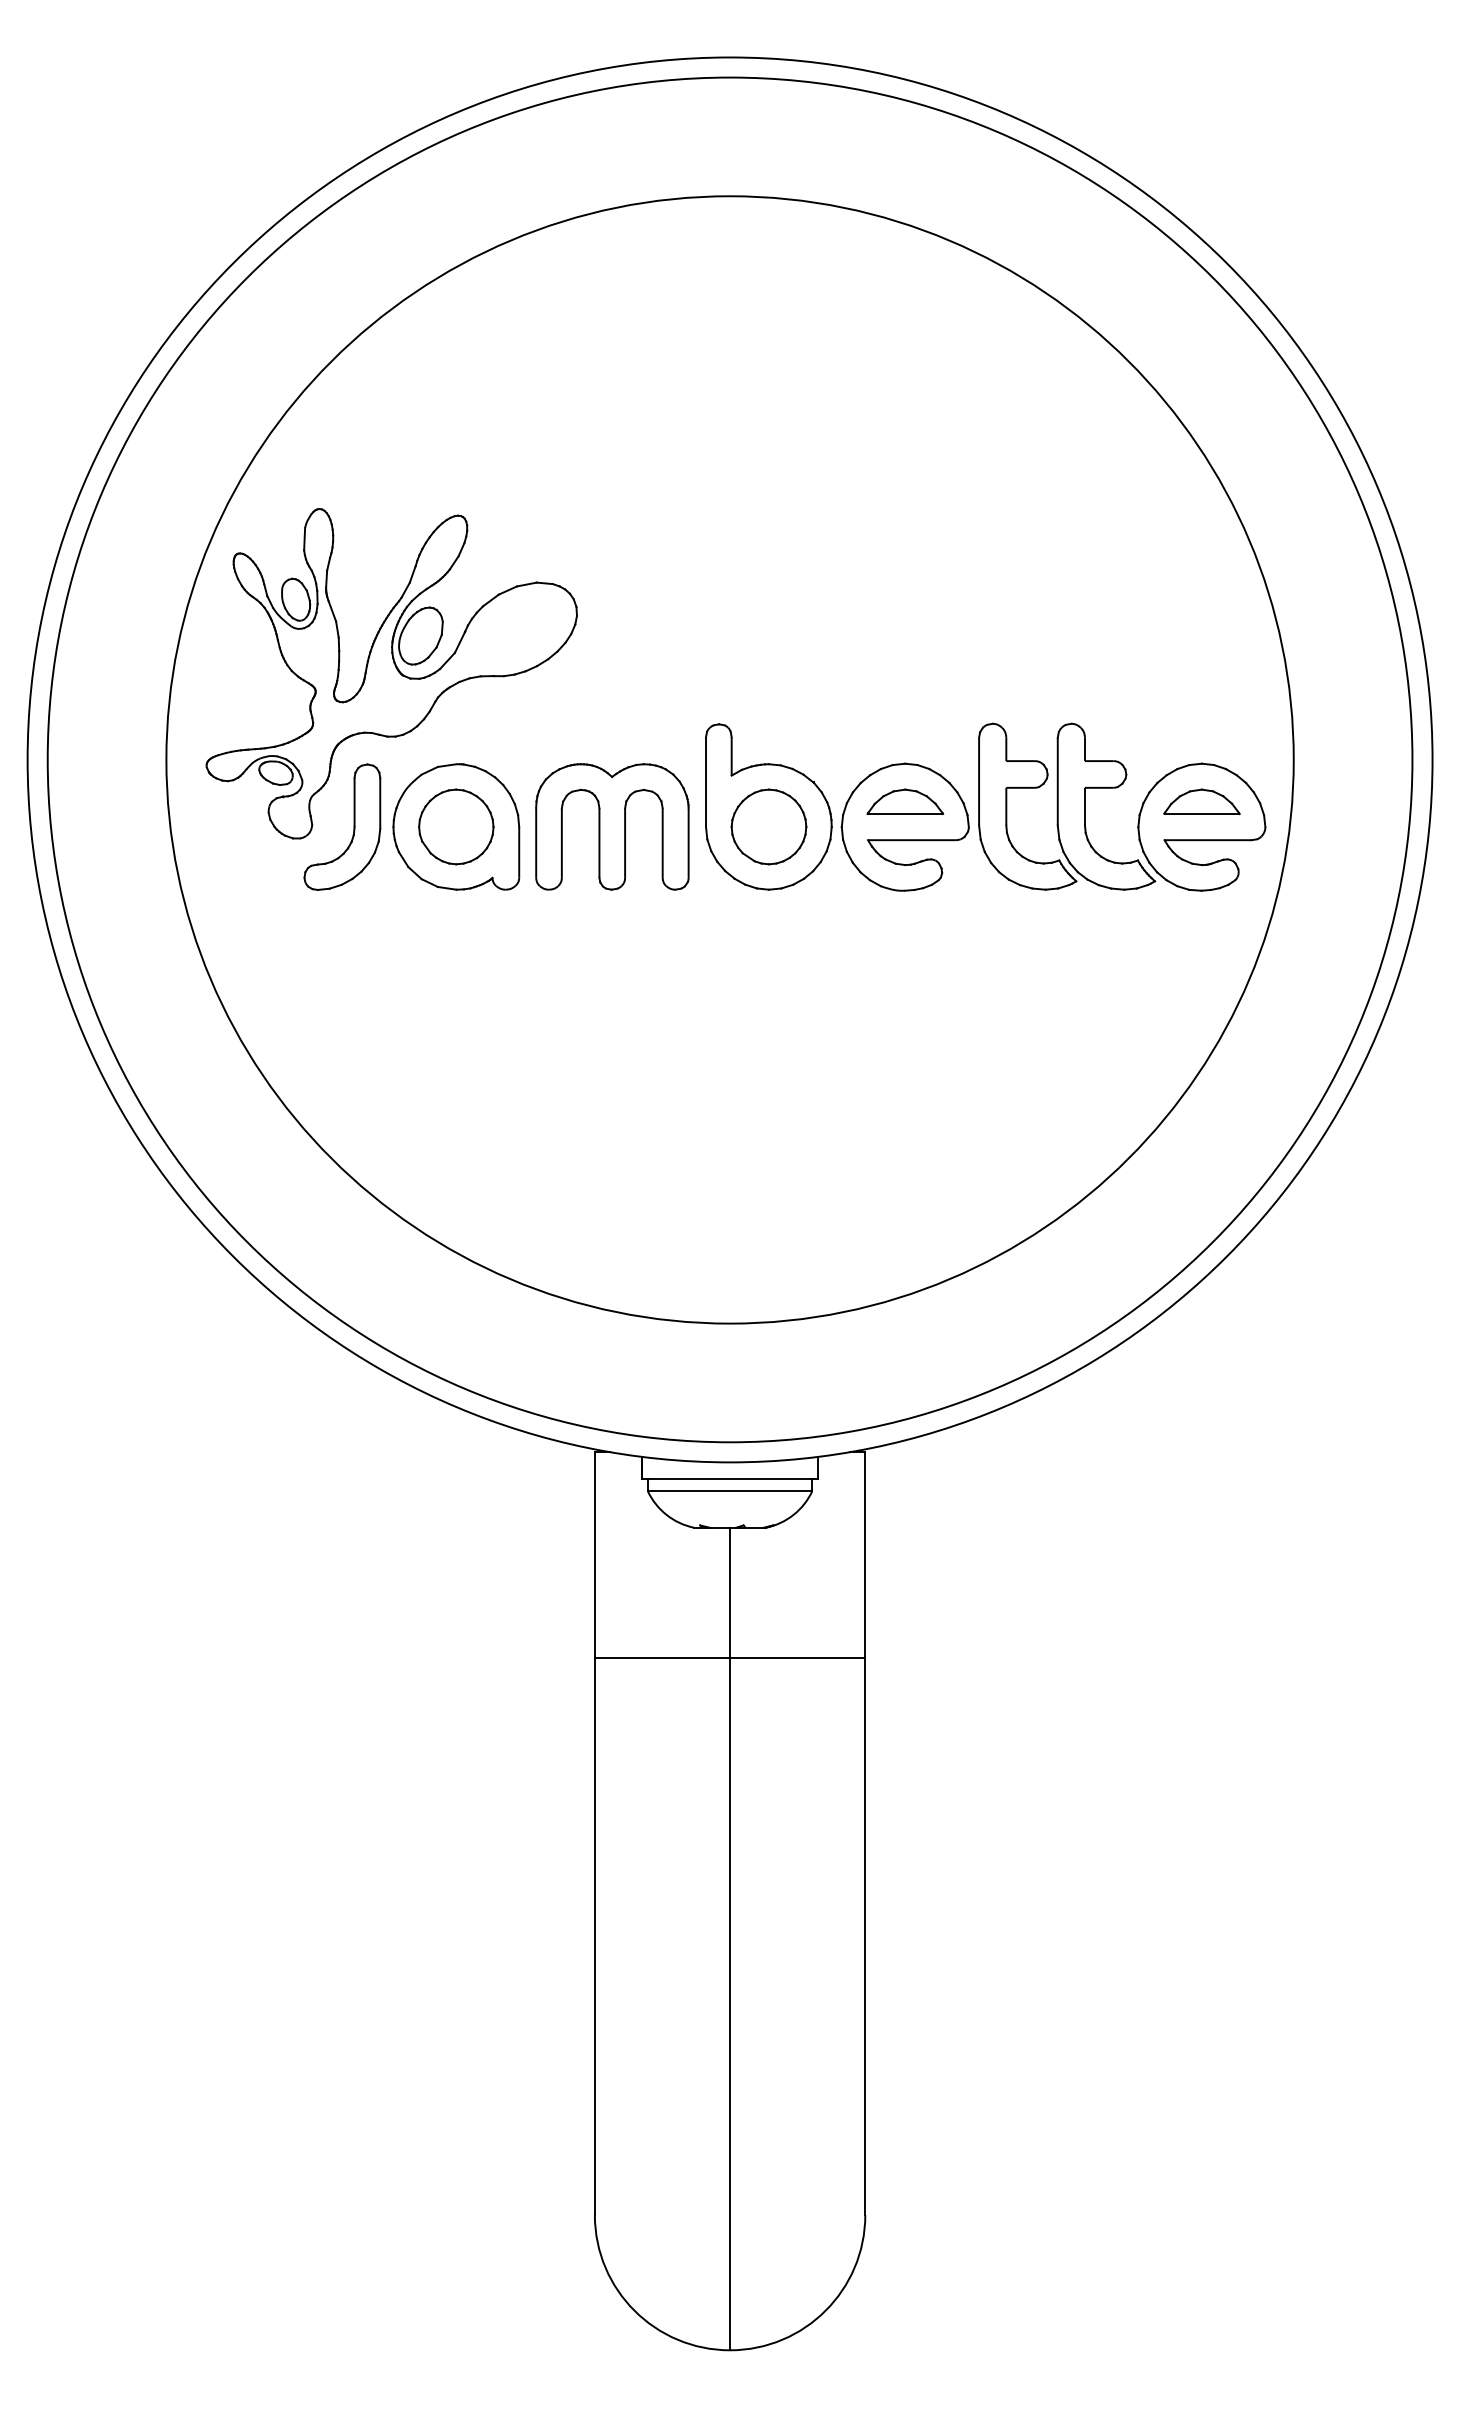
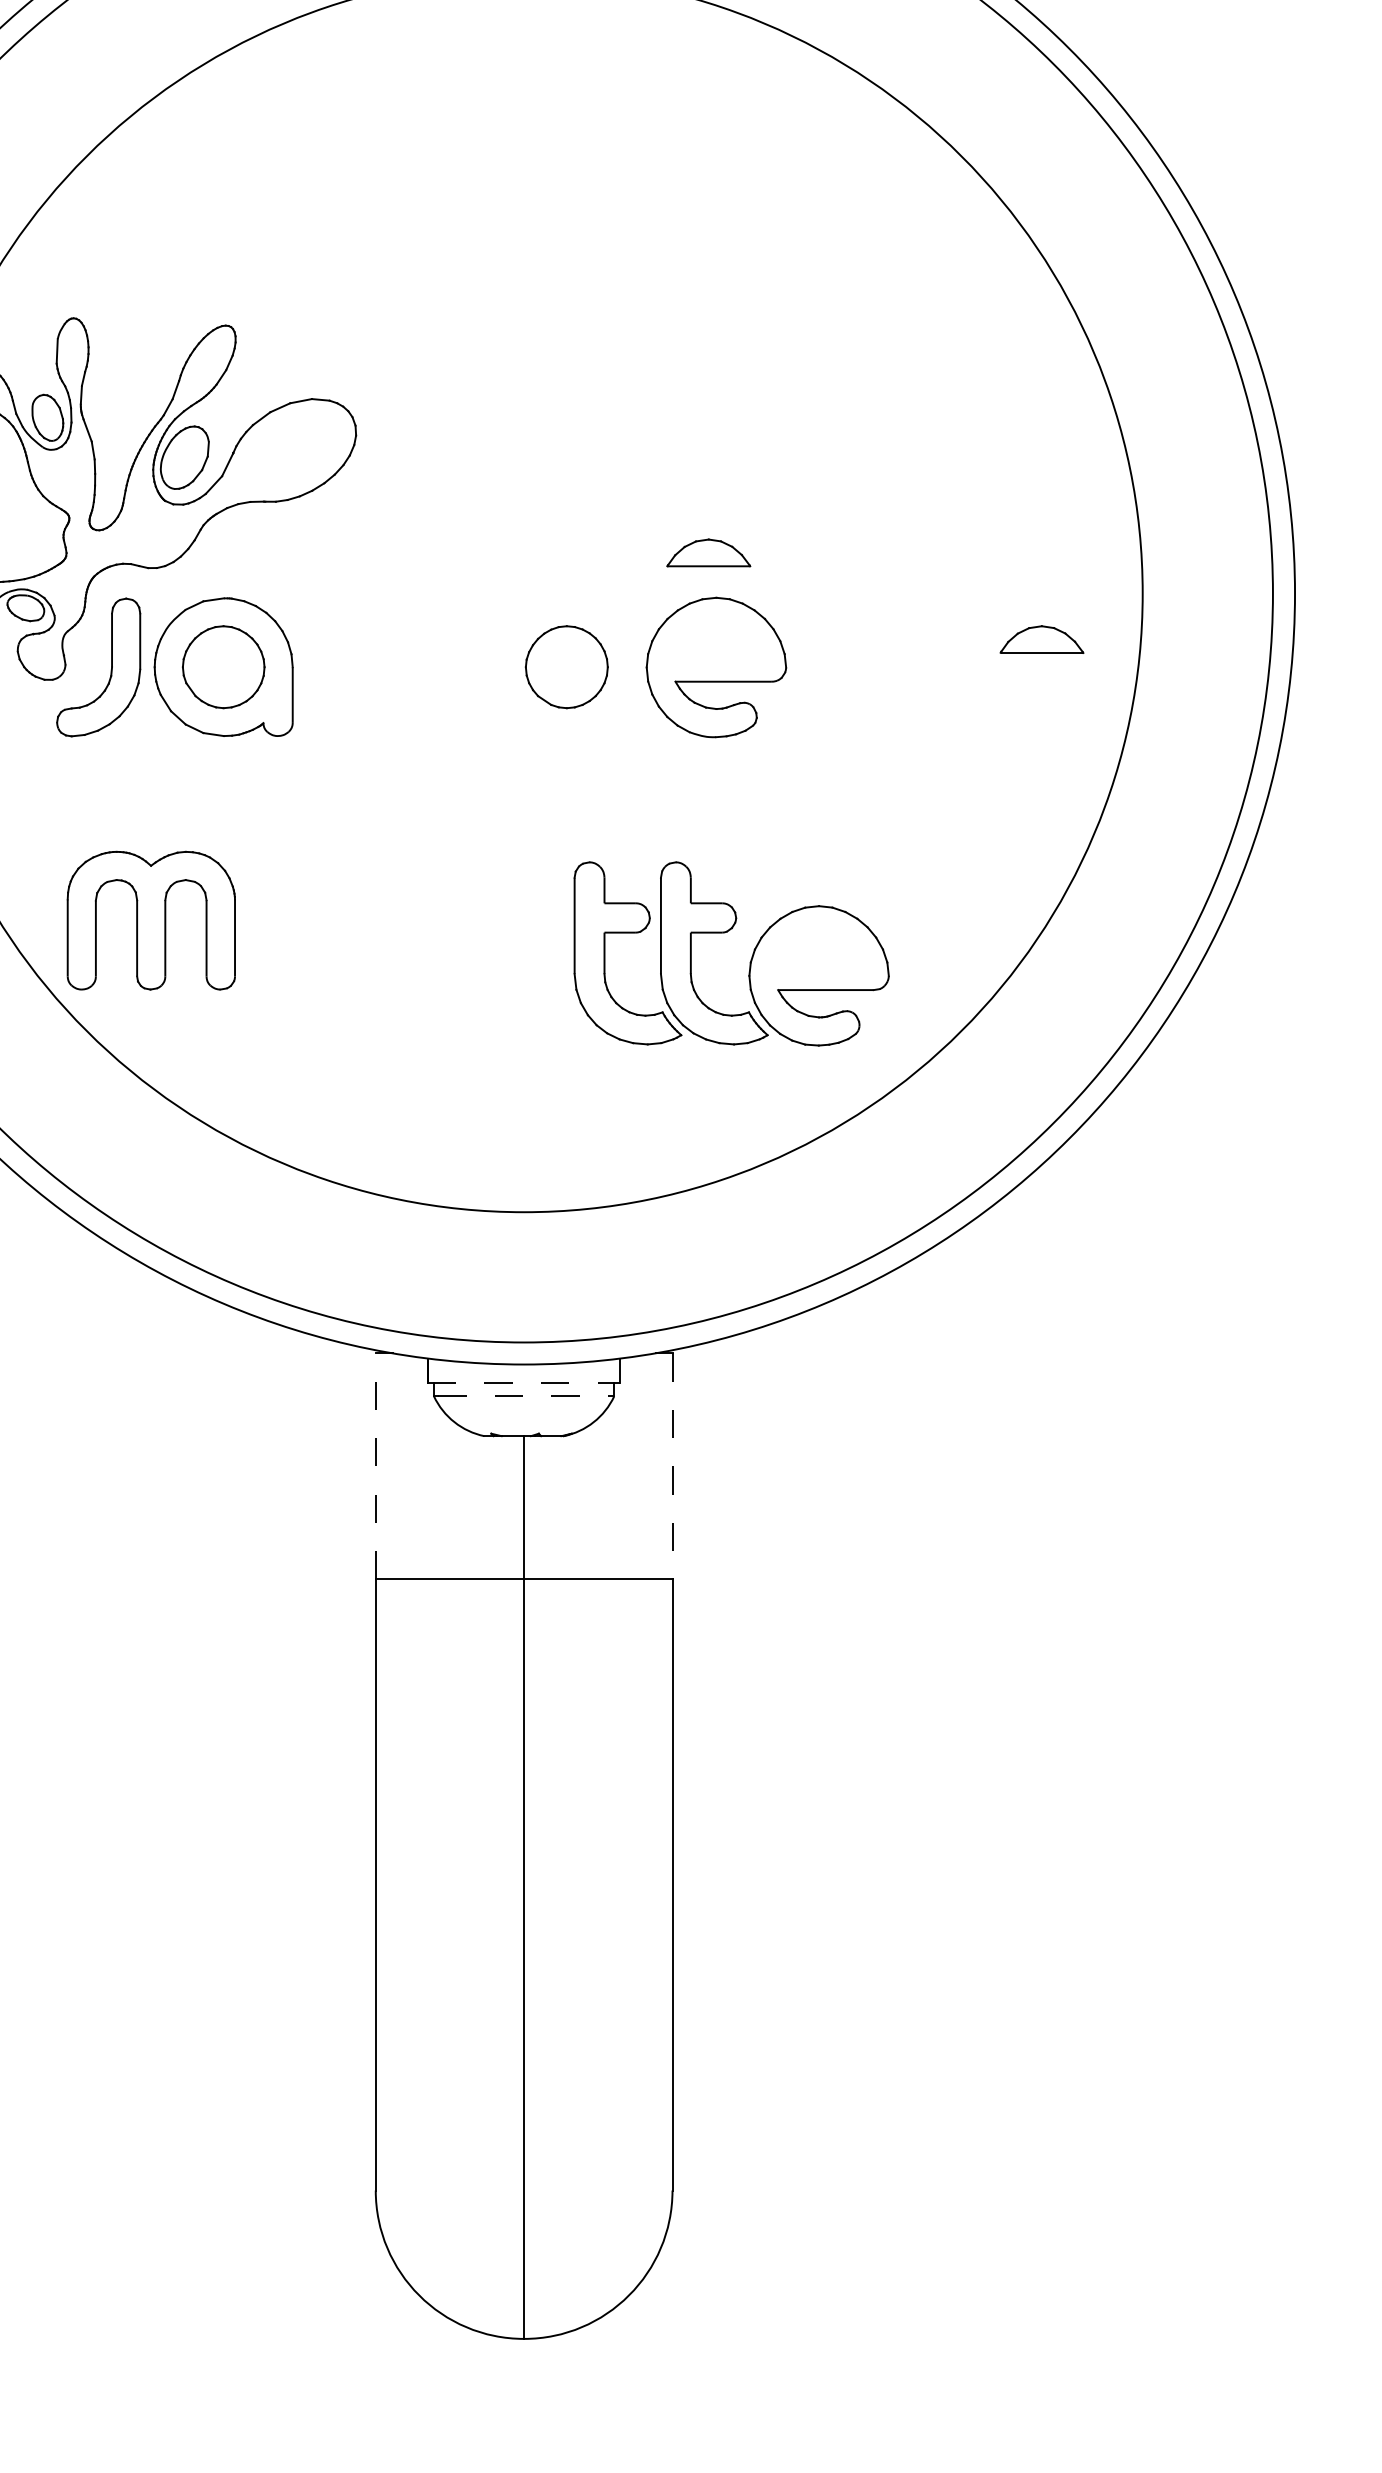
part: (905, 801) -> (708, 552), moved
part: (768, 806) -> (566, 644), removed
part: (1139, 811) -> (750, 958), moved
part: (612, 826) -> (151, 920), moved
line: (730, 1479) -> (524, 1383), solid -> dashed
line: (732, 1491) -> (526, 1396), solid -> dashed
line: (594, 1554) -> (375, 1465), solid -> dashed
line: (865, 1555) -> (672, 1466), solid -> dashed

